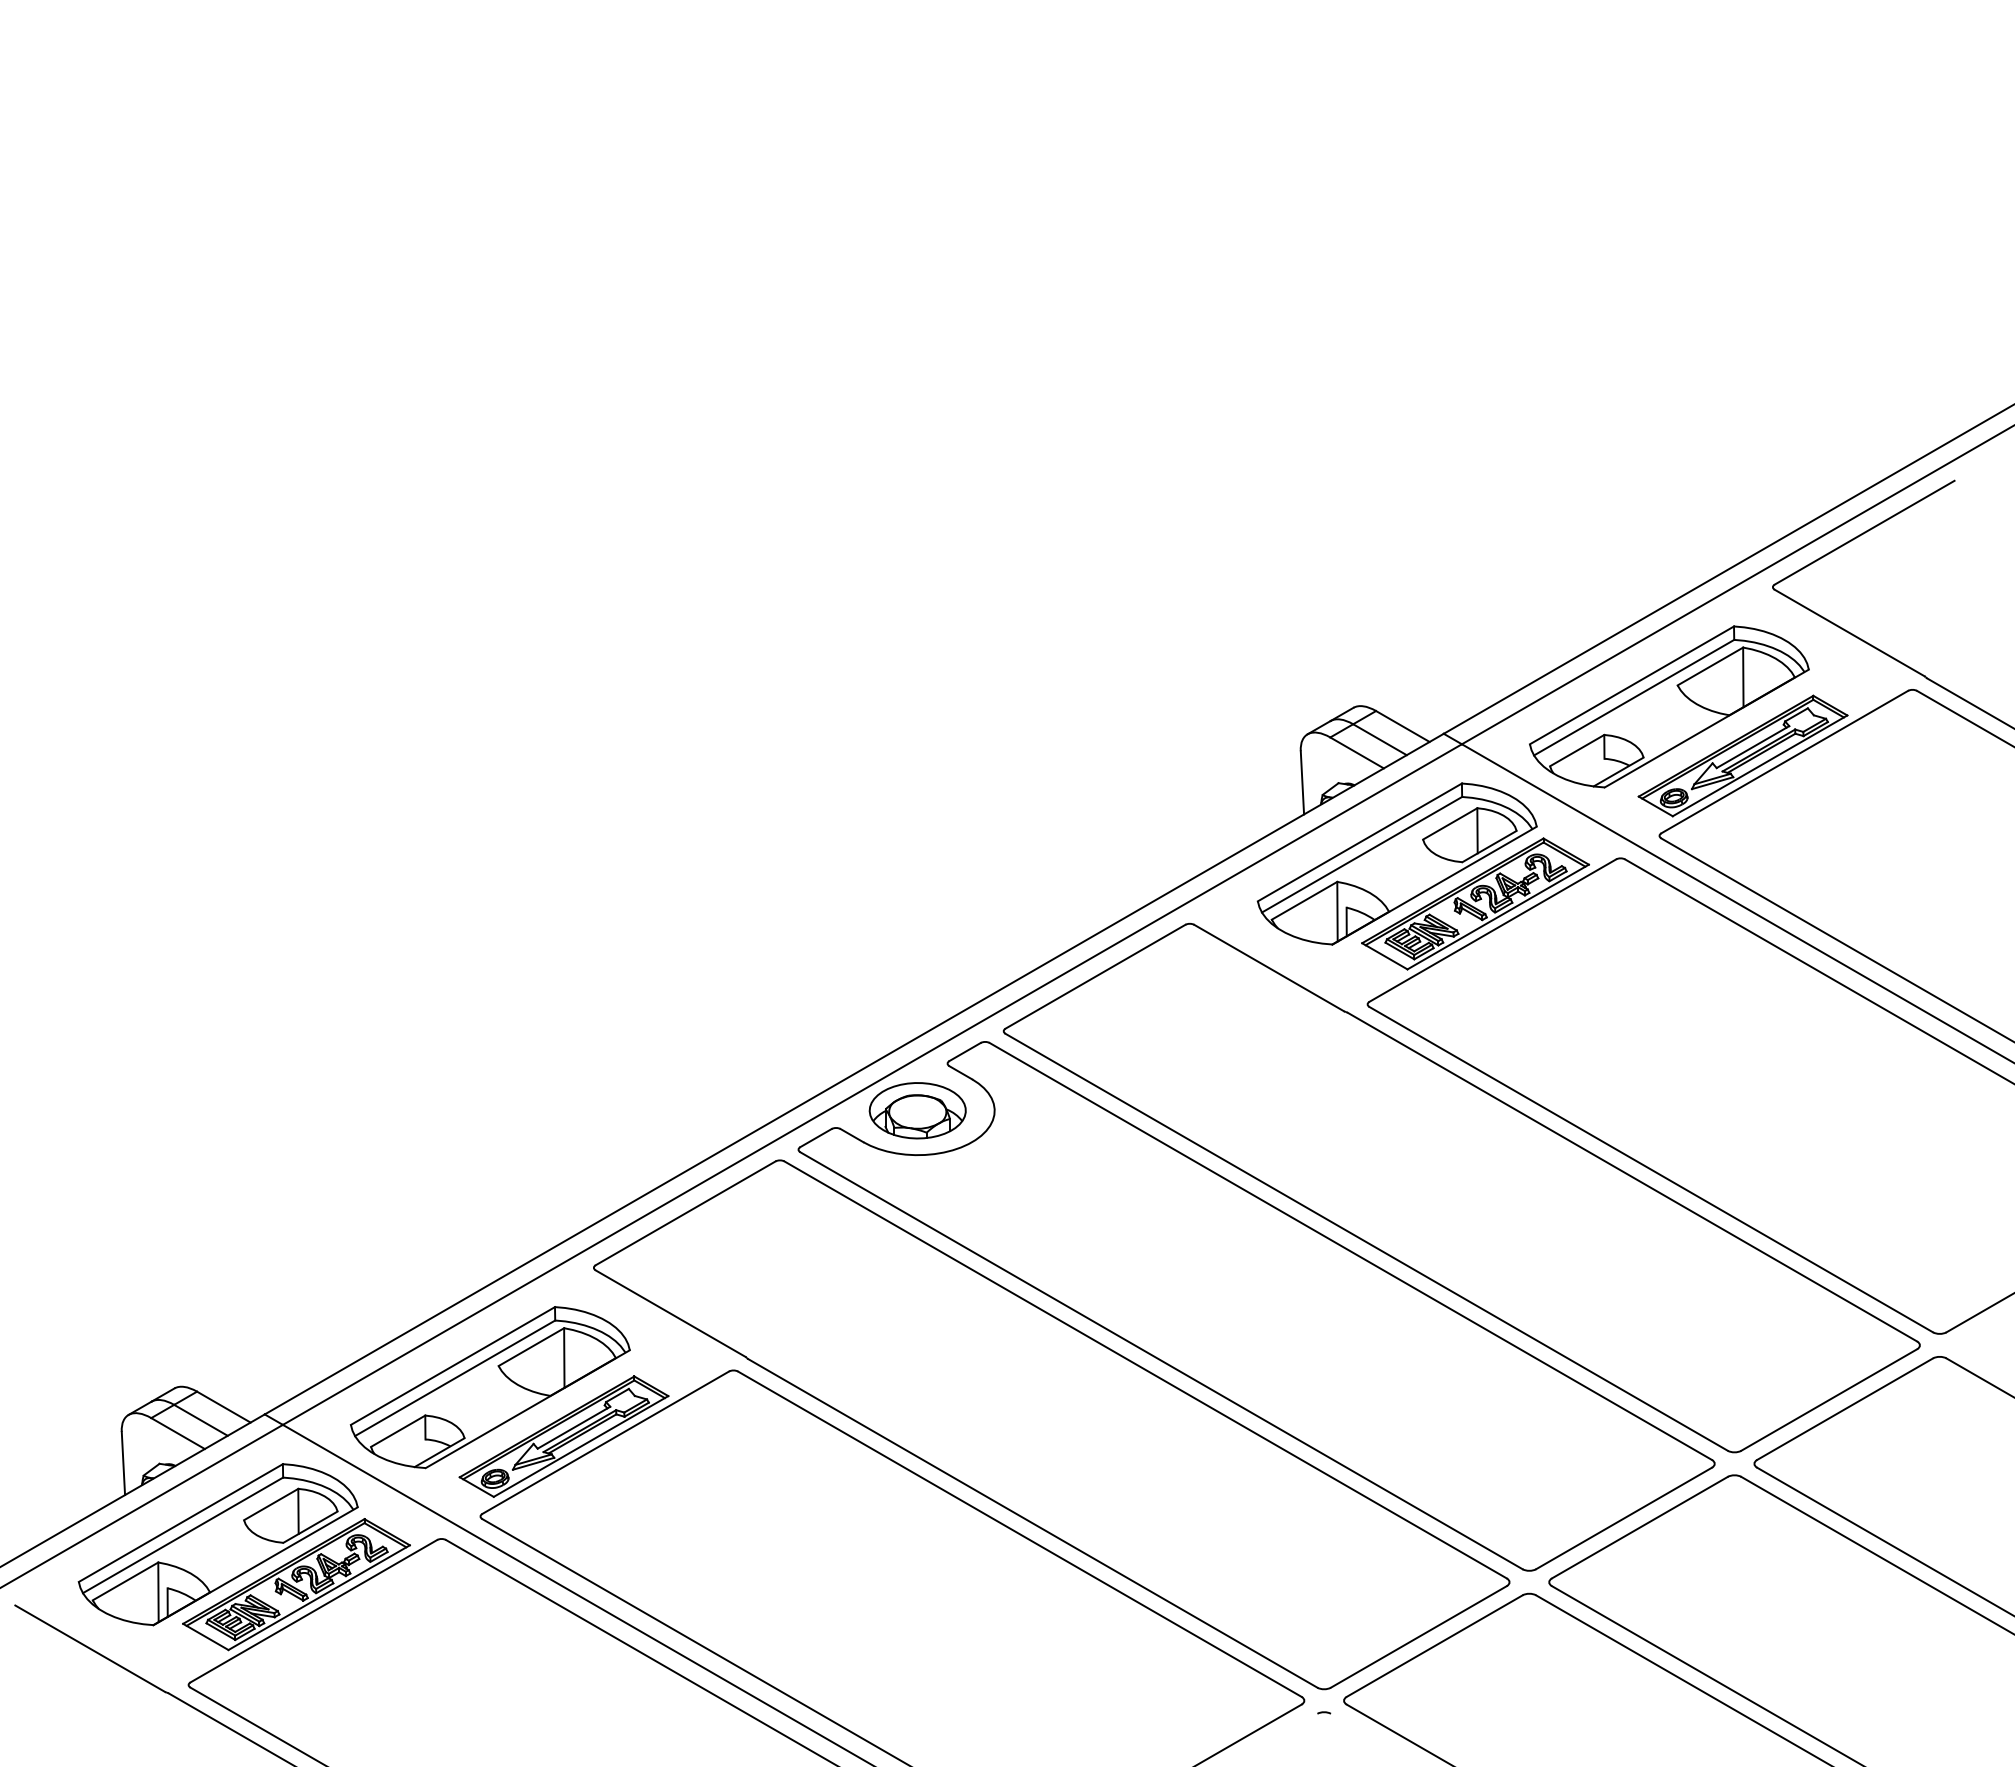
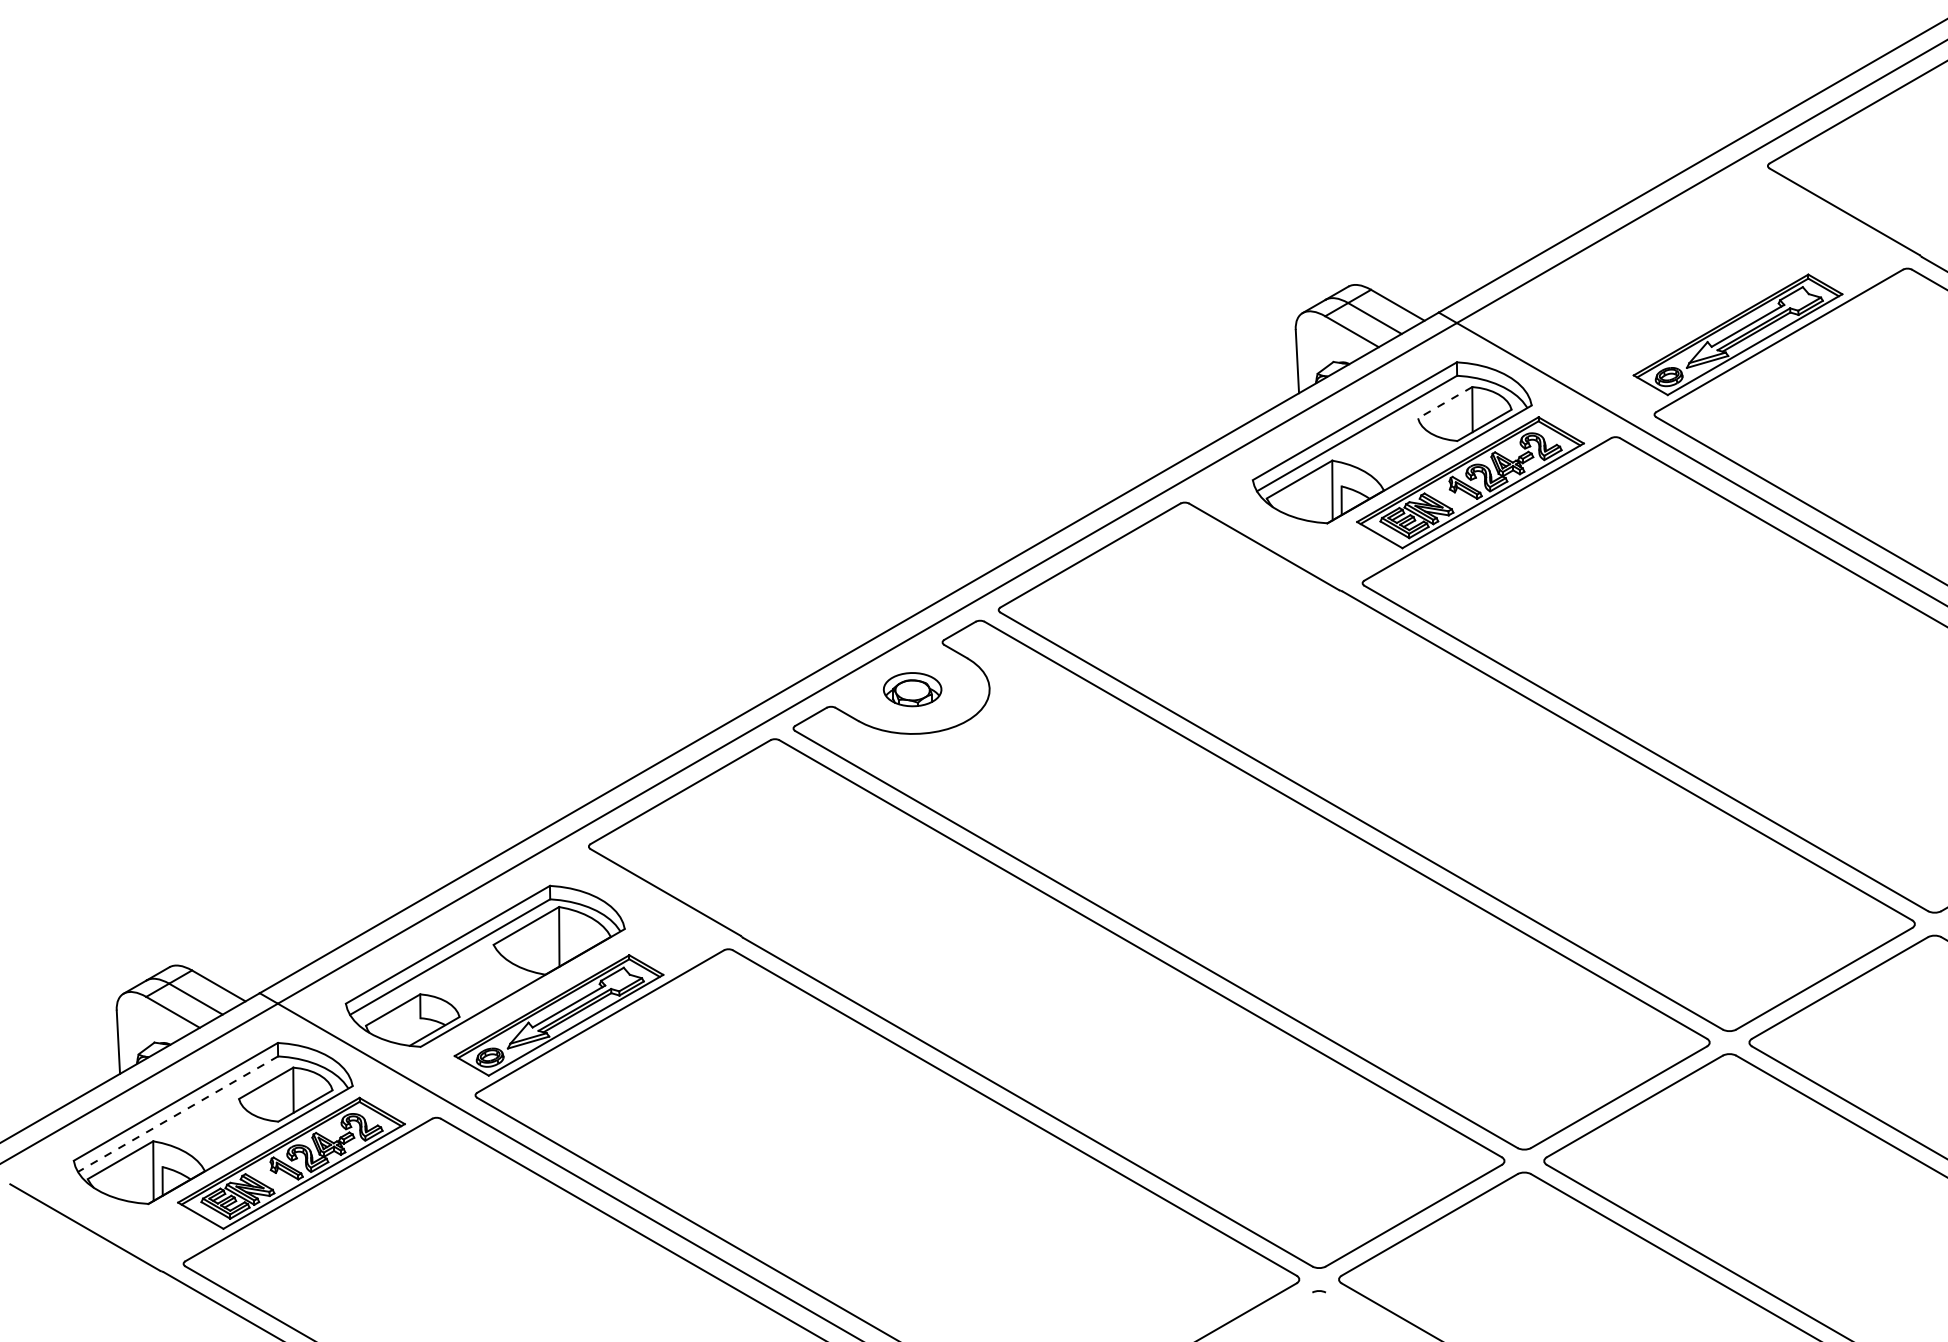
part: (1669, 706) -> (1664, 285), removed
line: (1449, 824) -> (1444, 403), solid -> dashed
part: (917, 1110) -> (912, 689), size x0.6
line: (183, 1535) -> (178, 1114), solid -> dashed

